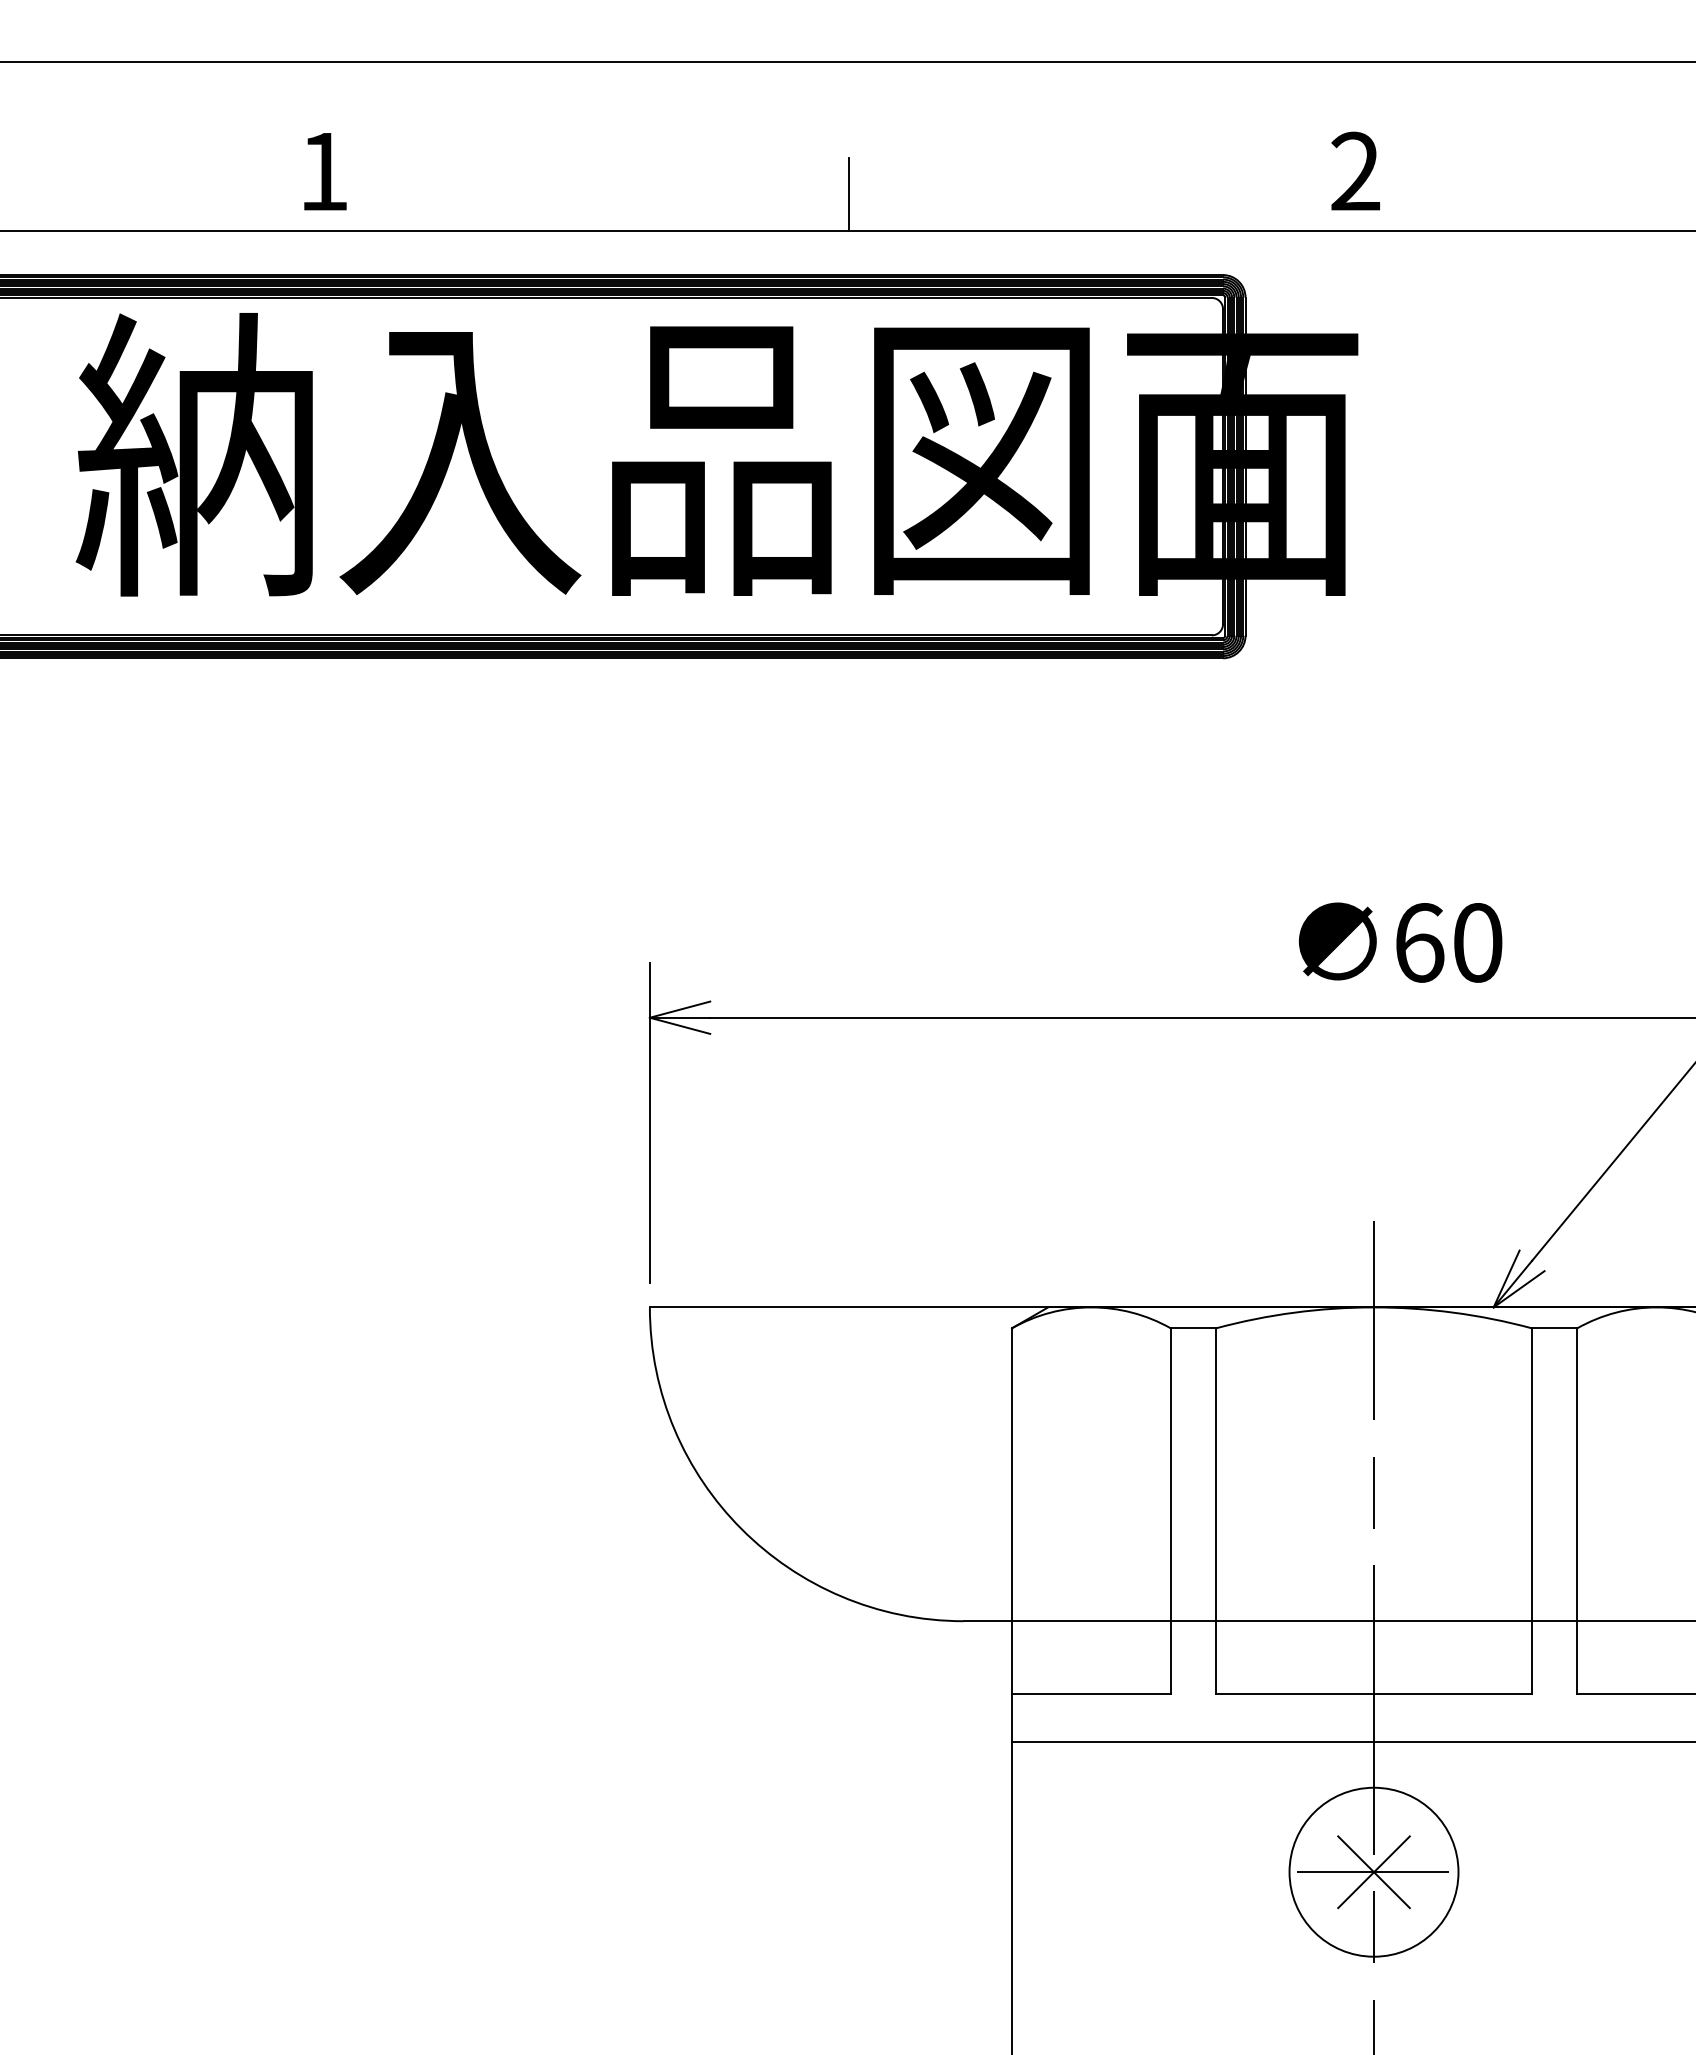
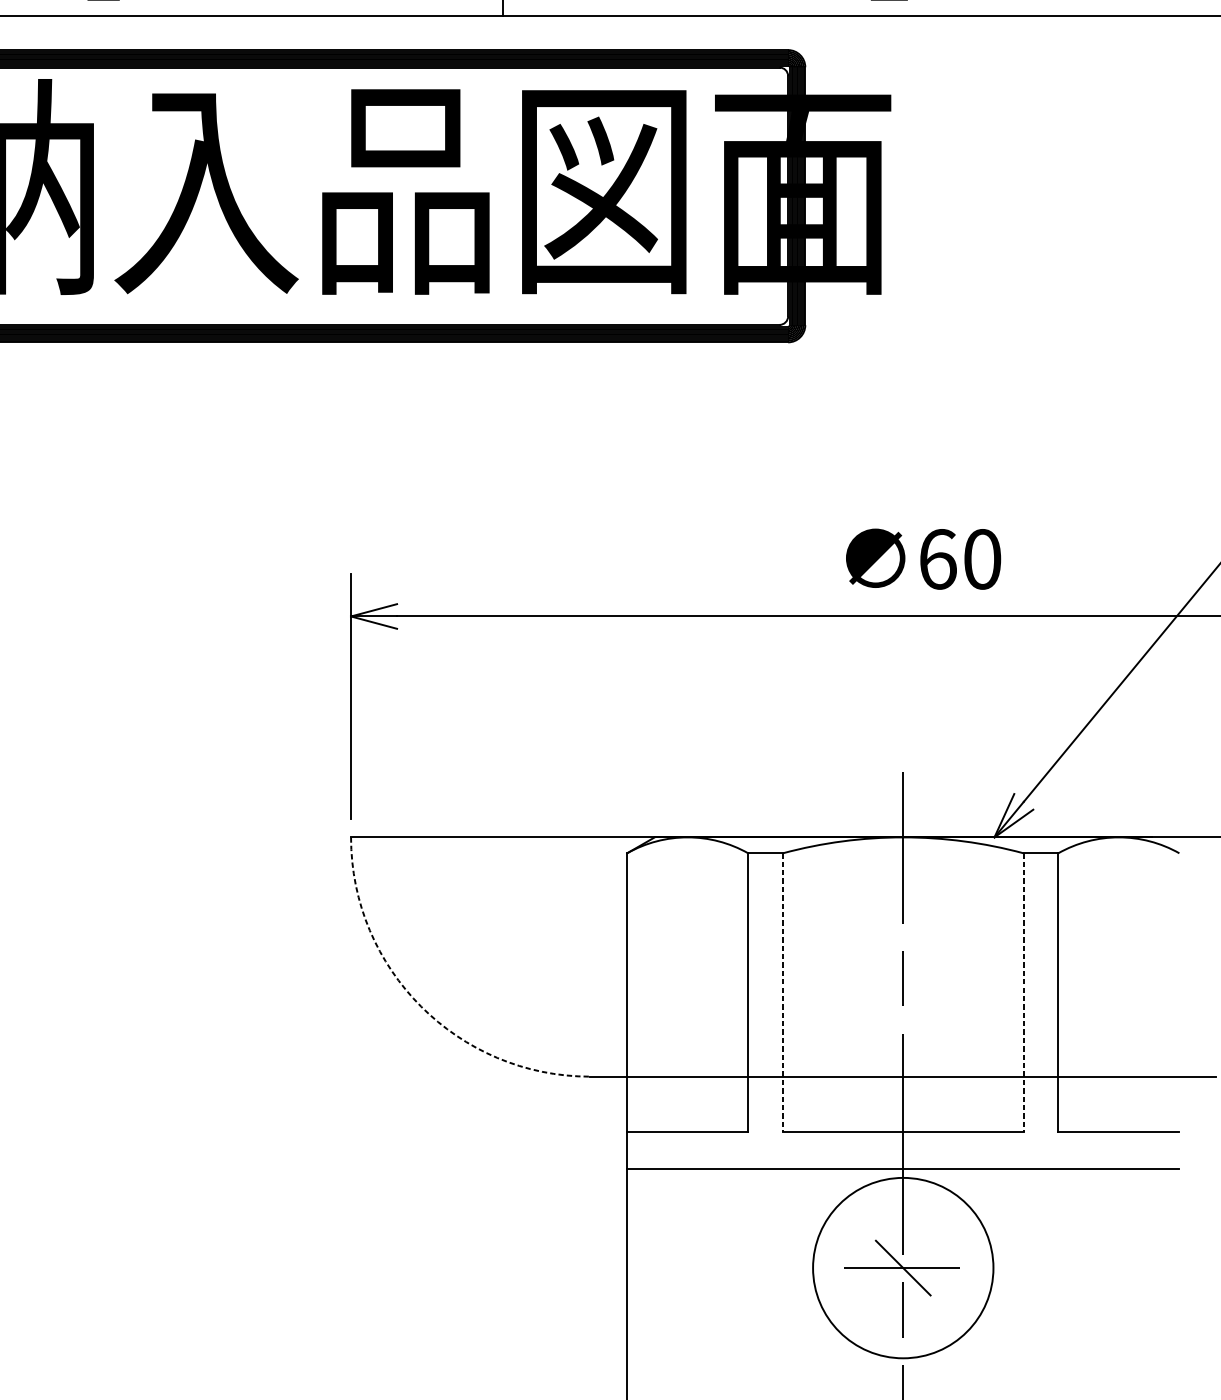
line: (1216, 1510) -> (783, 992), solid -> dashed
line: (1531, 1510) -> (1023, 992), solid -> dashed
arc: (741, 1529) -> (420, 1006), solid -> dashed
circle: (1373, 1871) -> (902, 1267), size x1.4
line: (1373, 1872) -> (902, 1268), removed

